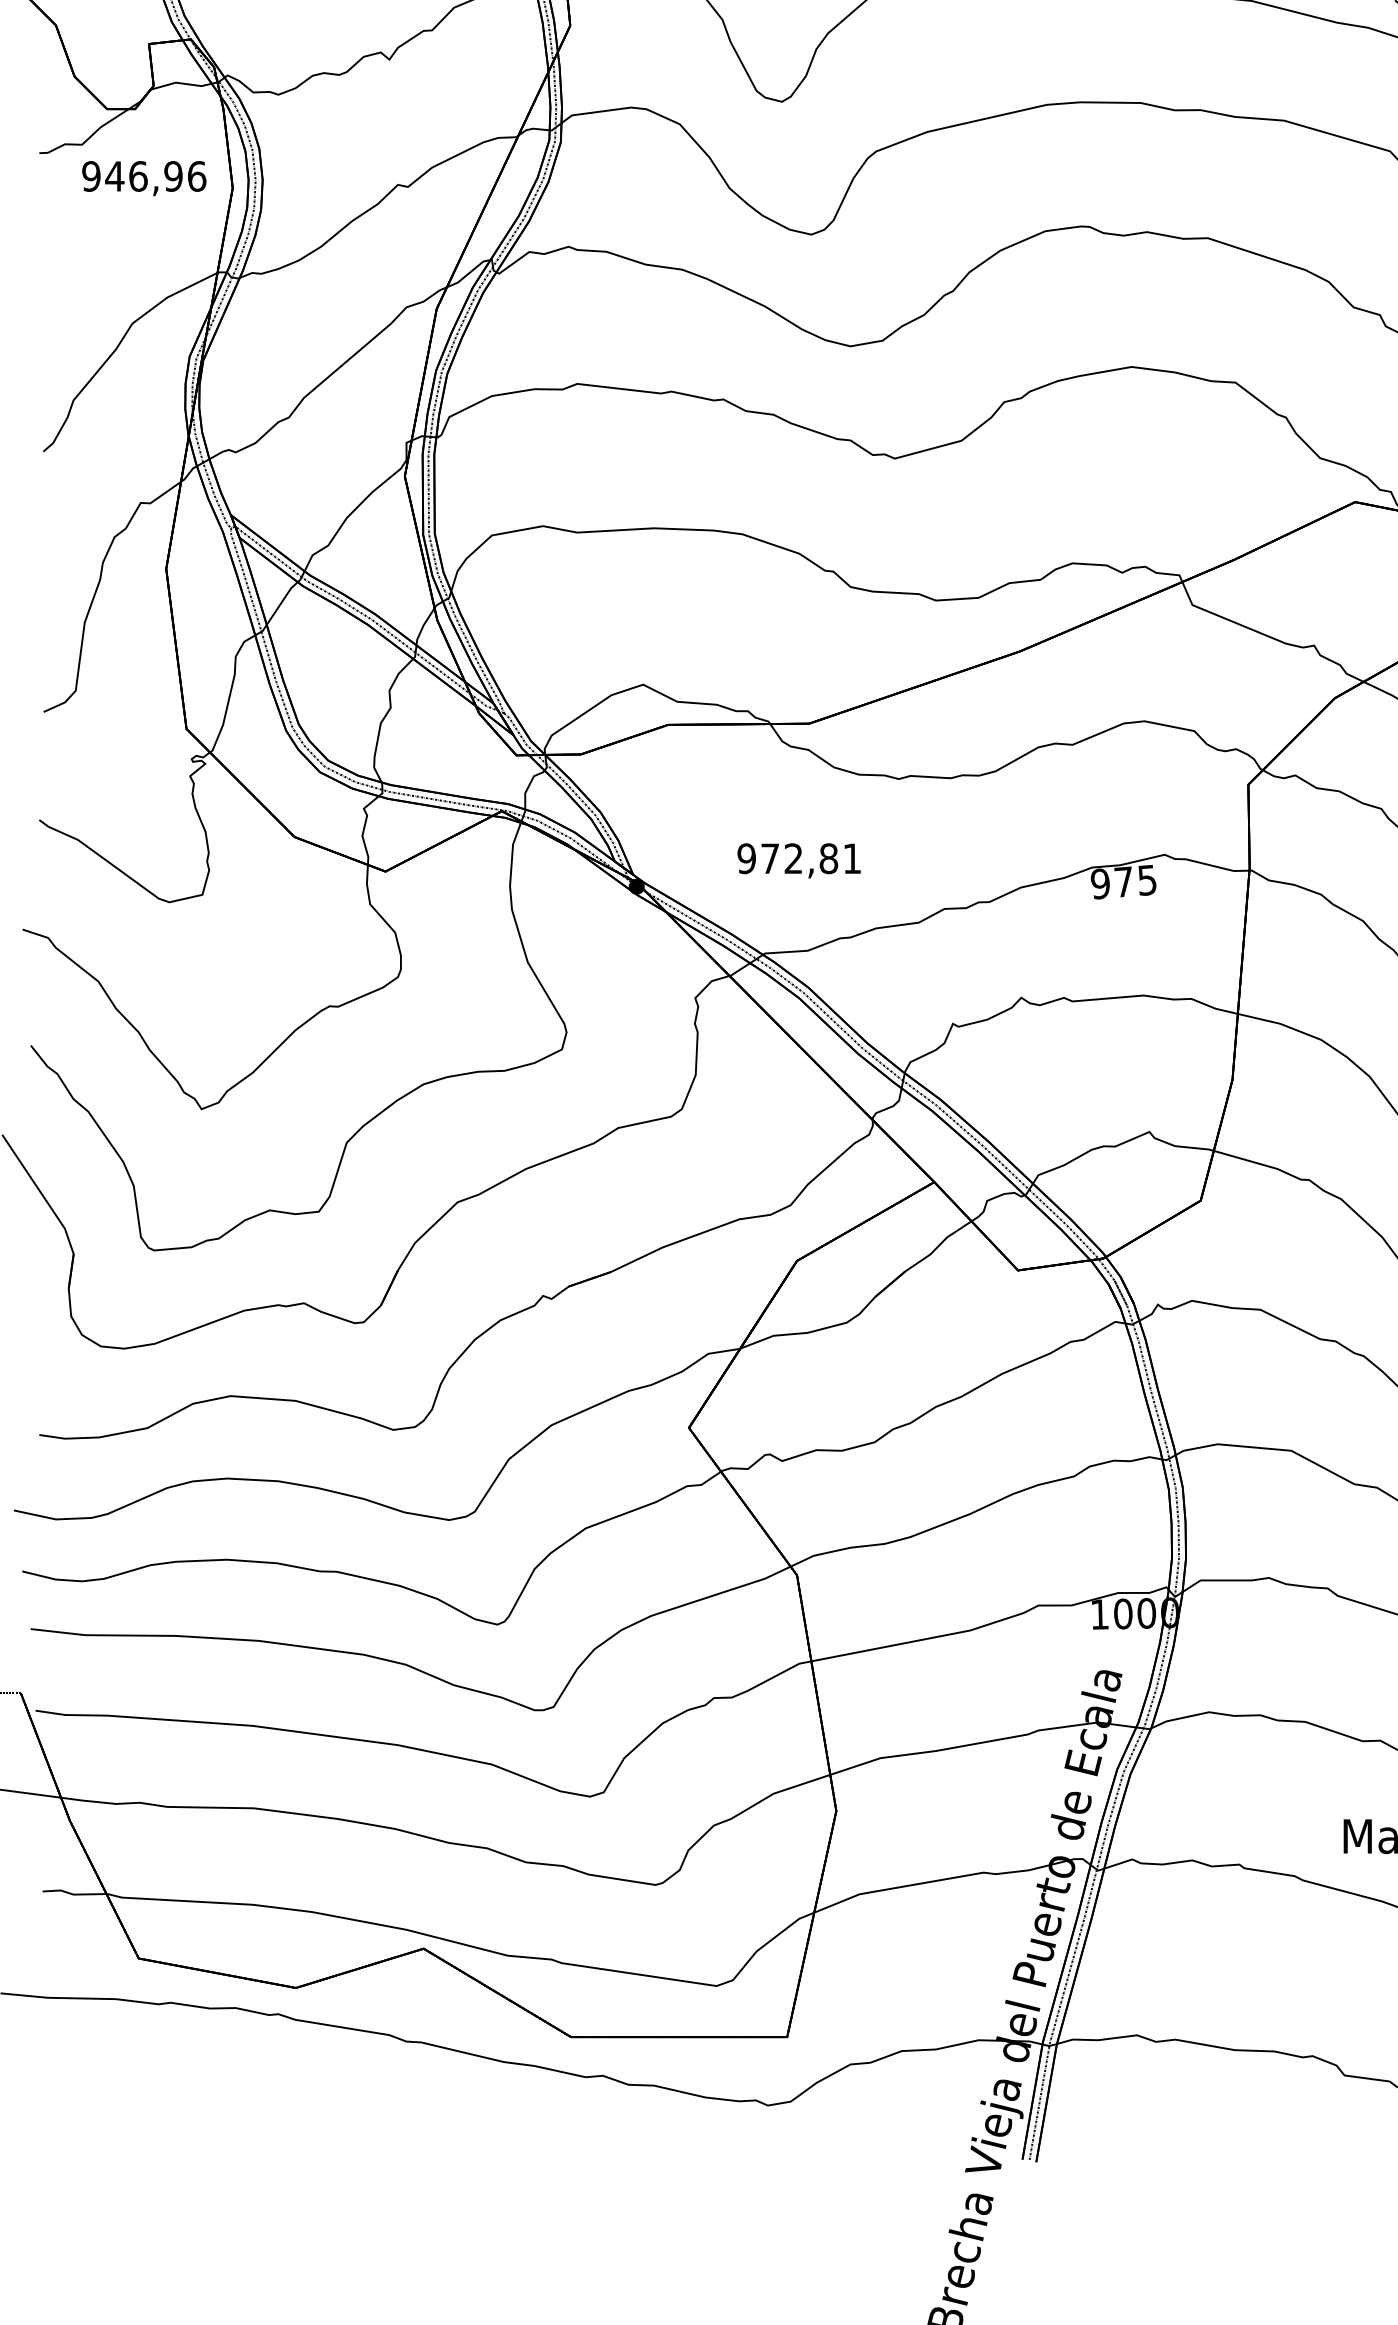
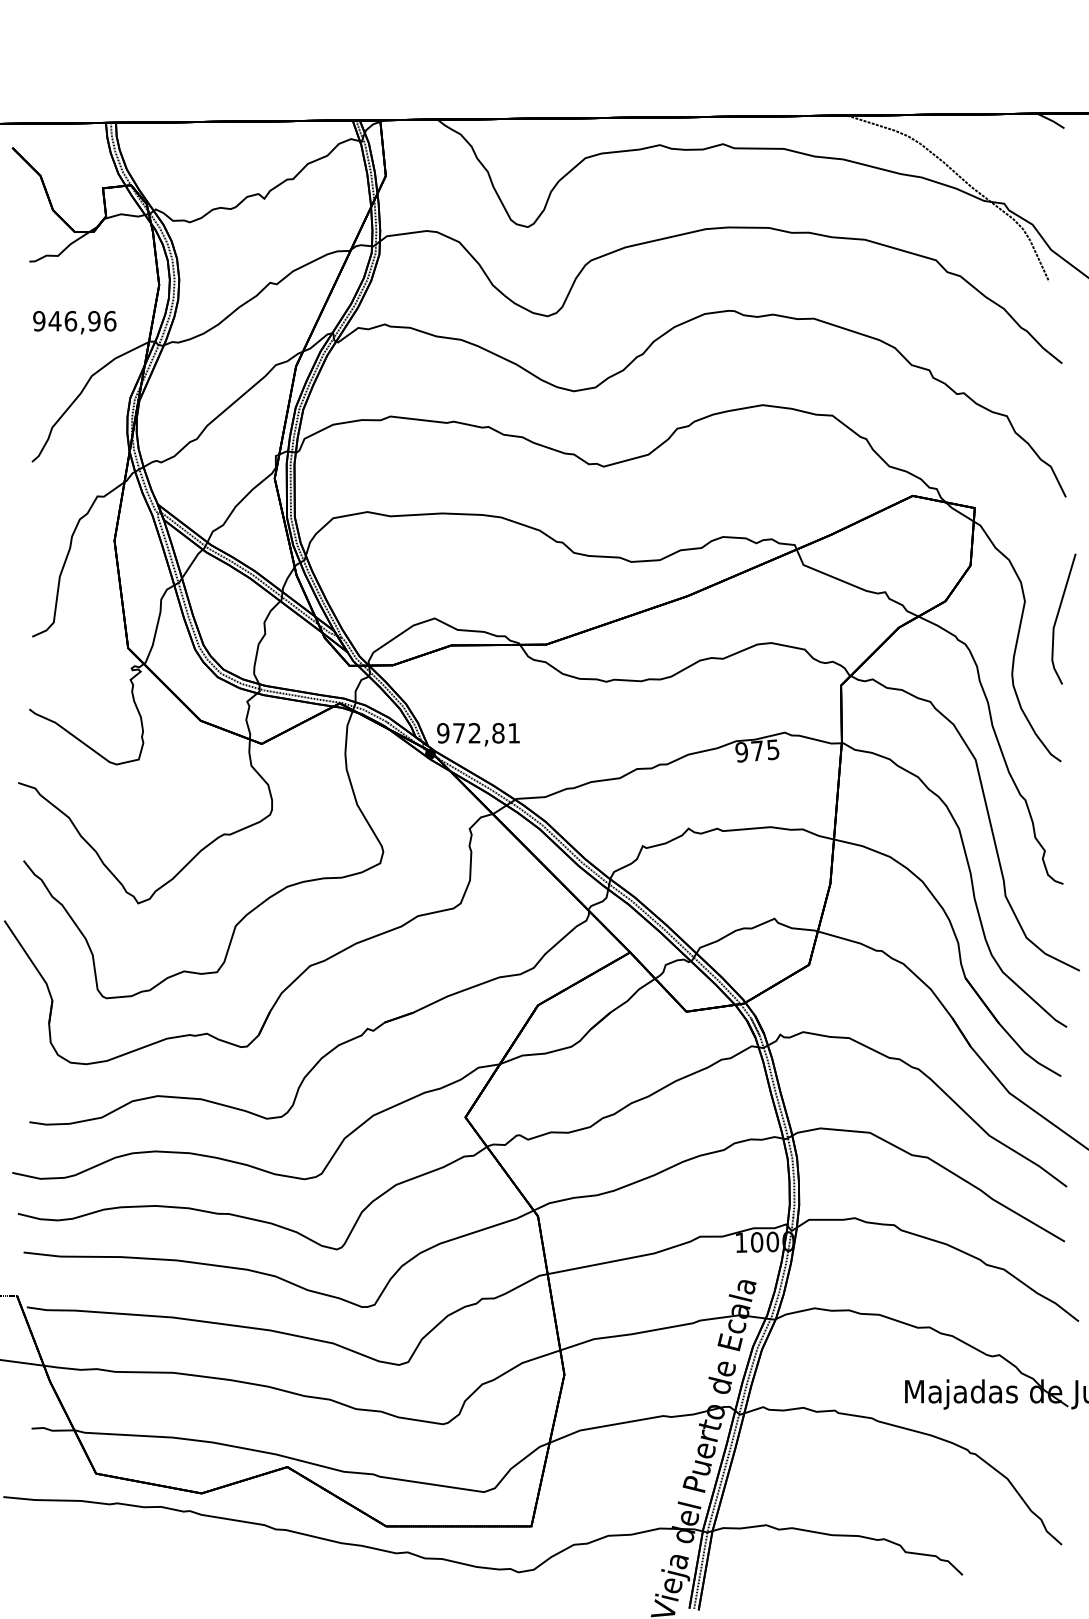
text: (143, 178) -> (74, 322), moved
text: (799, 860) -> (478, 734), moved

